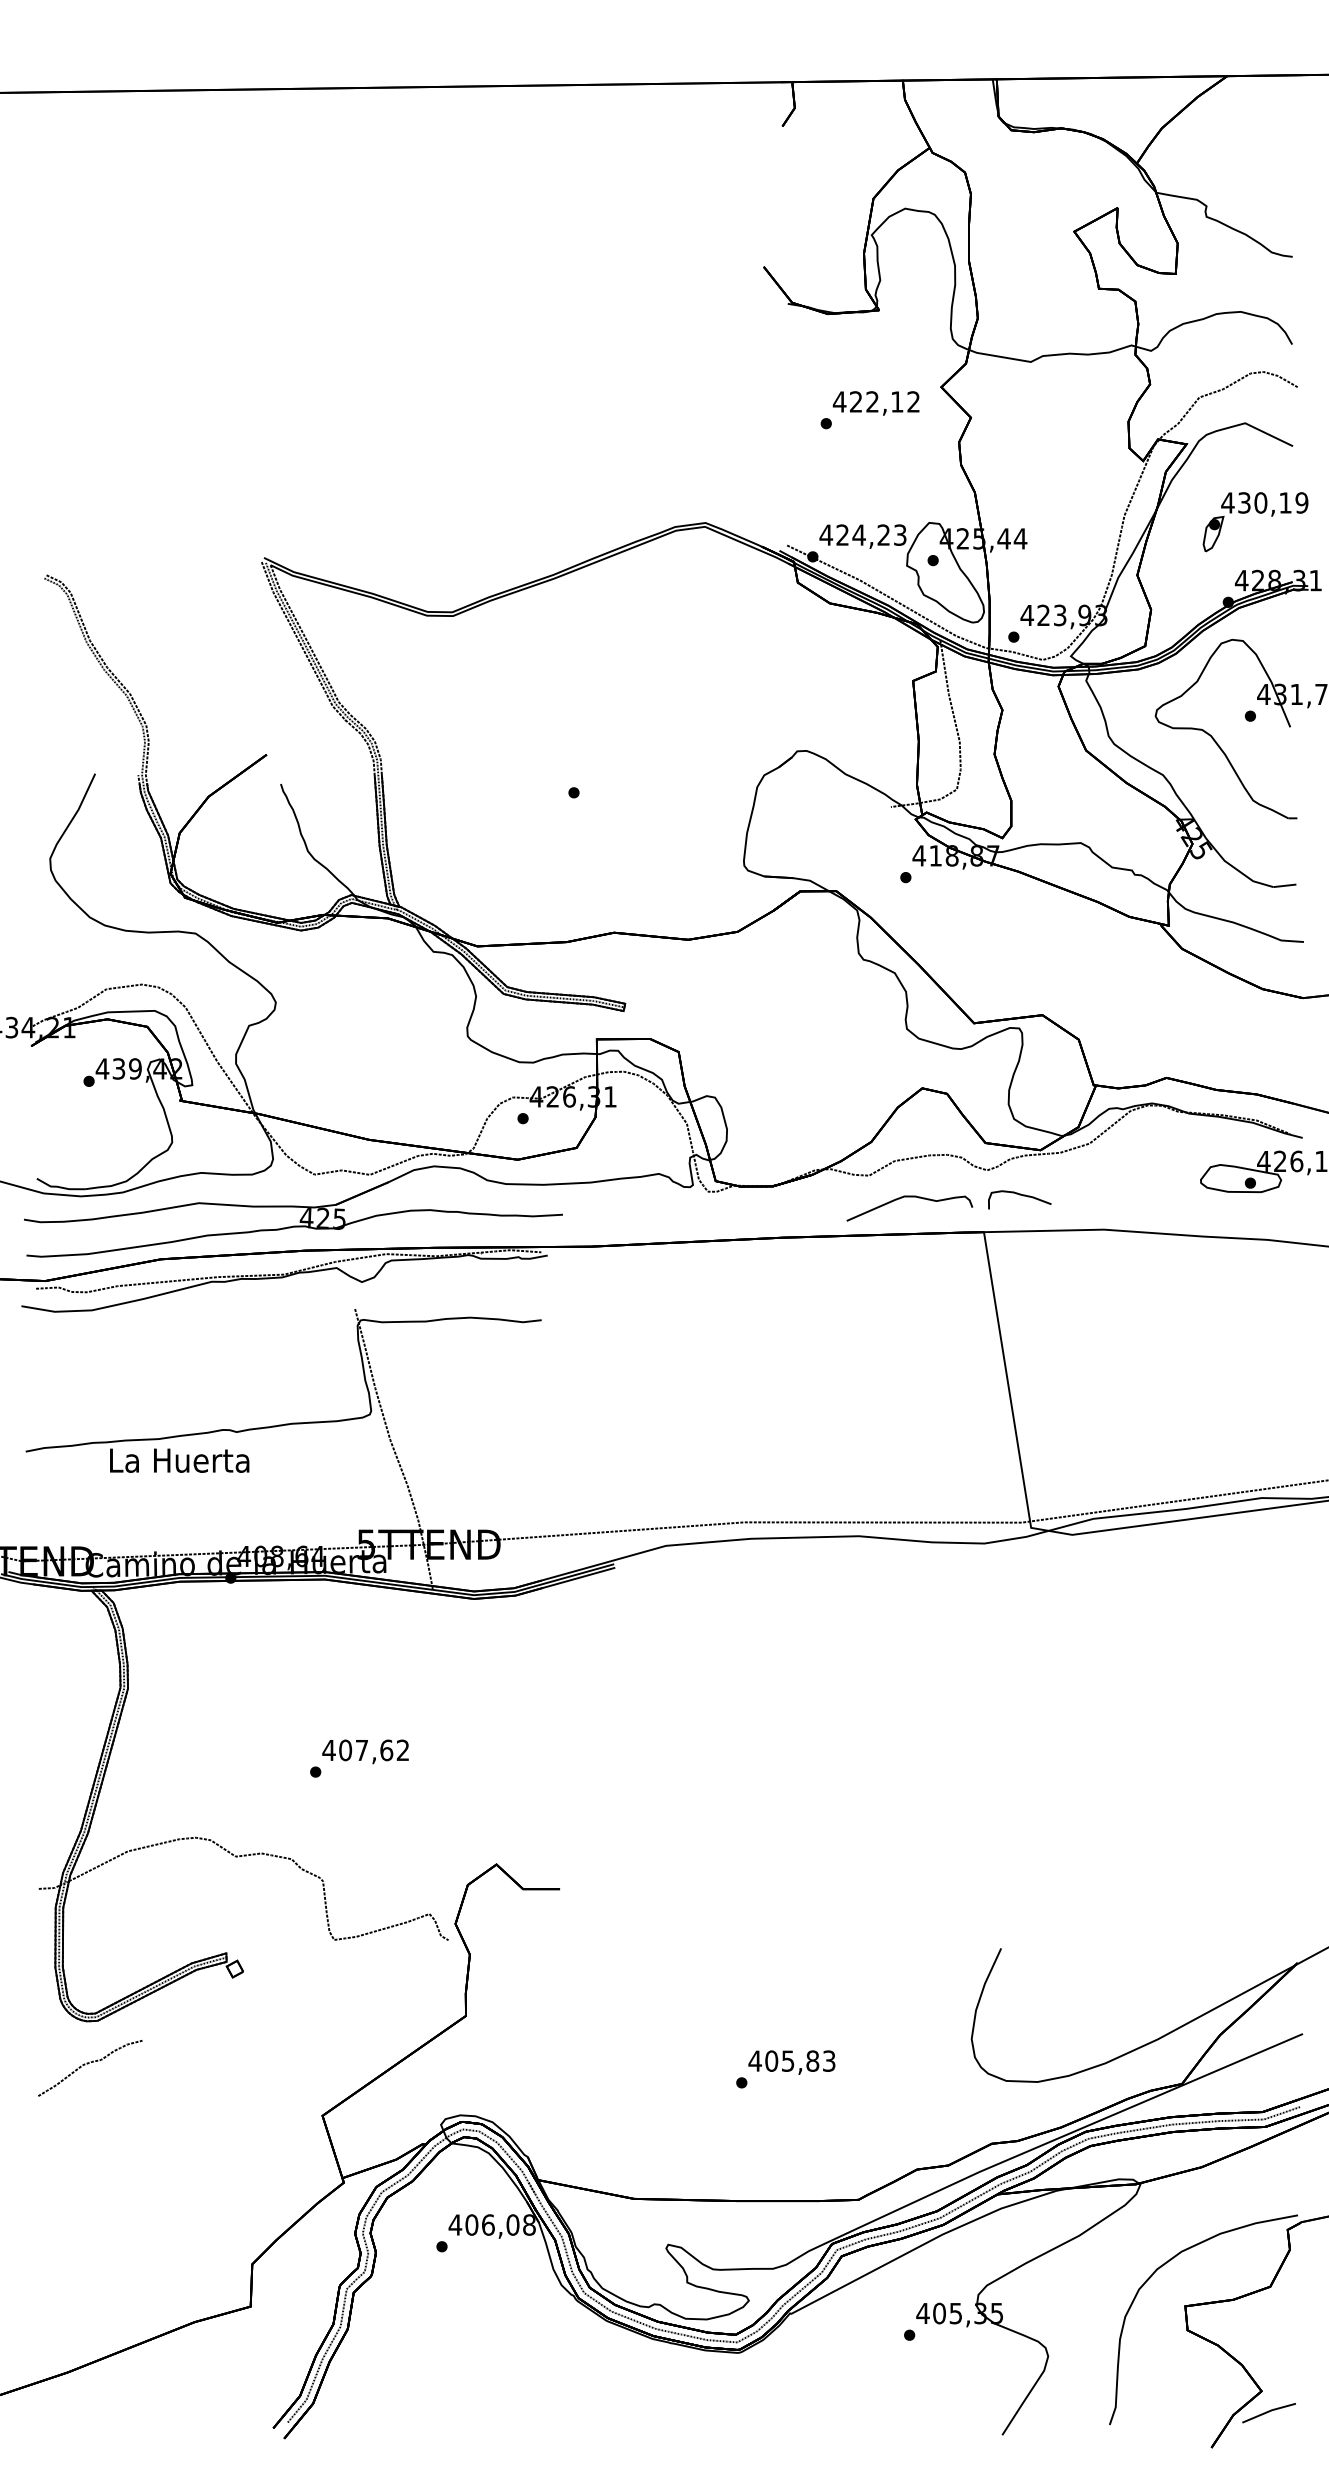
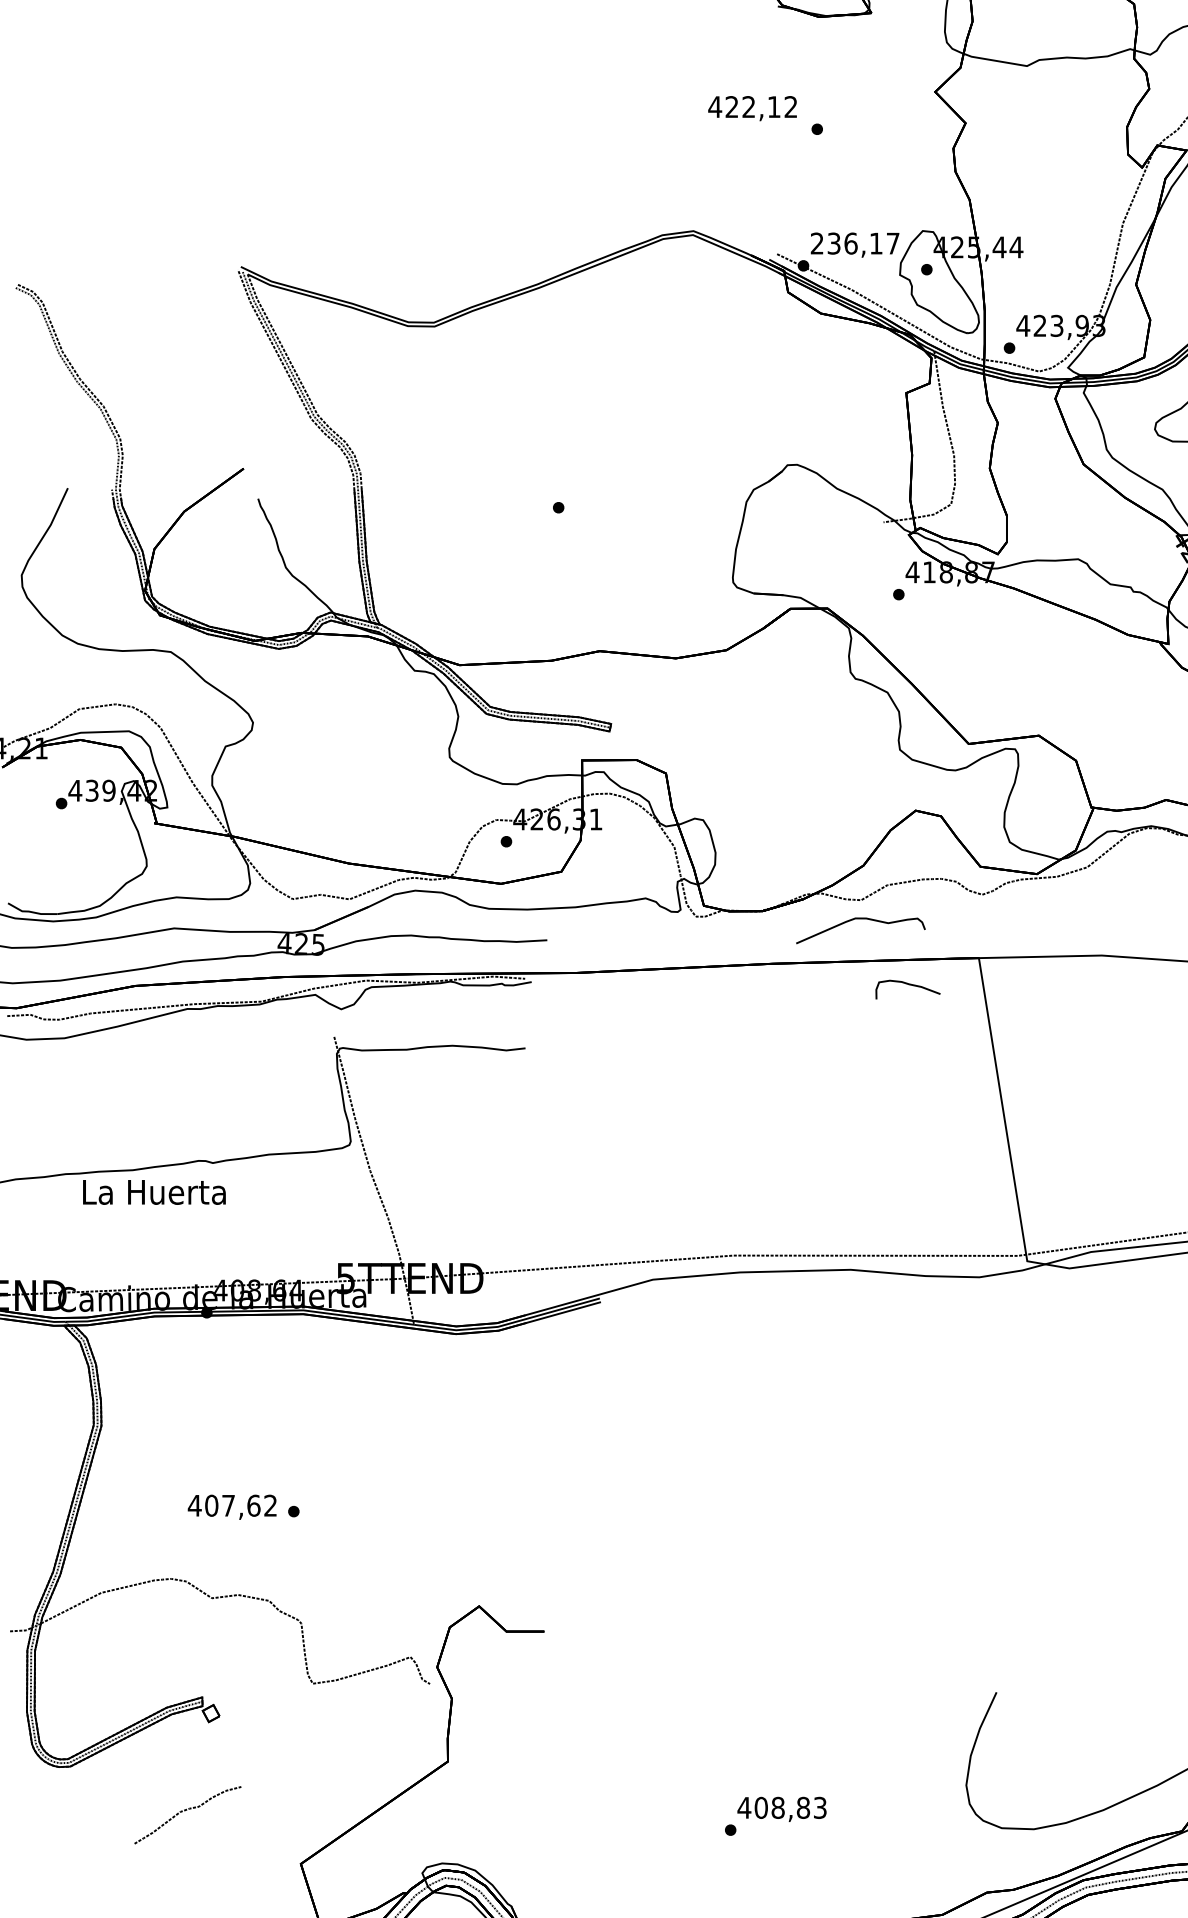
text: (875, 403) -> (751, 108), moved
text: (862, 534) -> (854, 242), 424,23 -> 236,17
curve: (1019, 1195) -> (907, 985), moved
curve: (909, 1197) -> (860, 919), moved
text: (365, 1751) -> (232, 1506), moved
text: (787, 2060) -> (777, 1807), 405,83 -> 408,83
curve: (88, 2064) -> (186, 1811), moved

